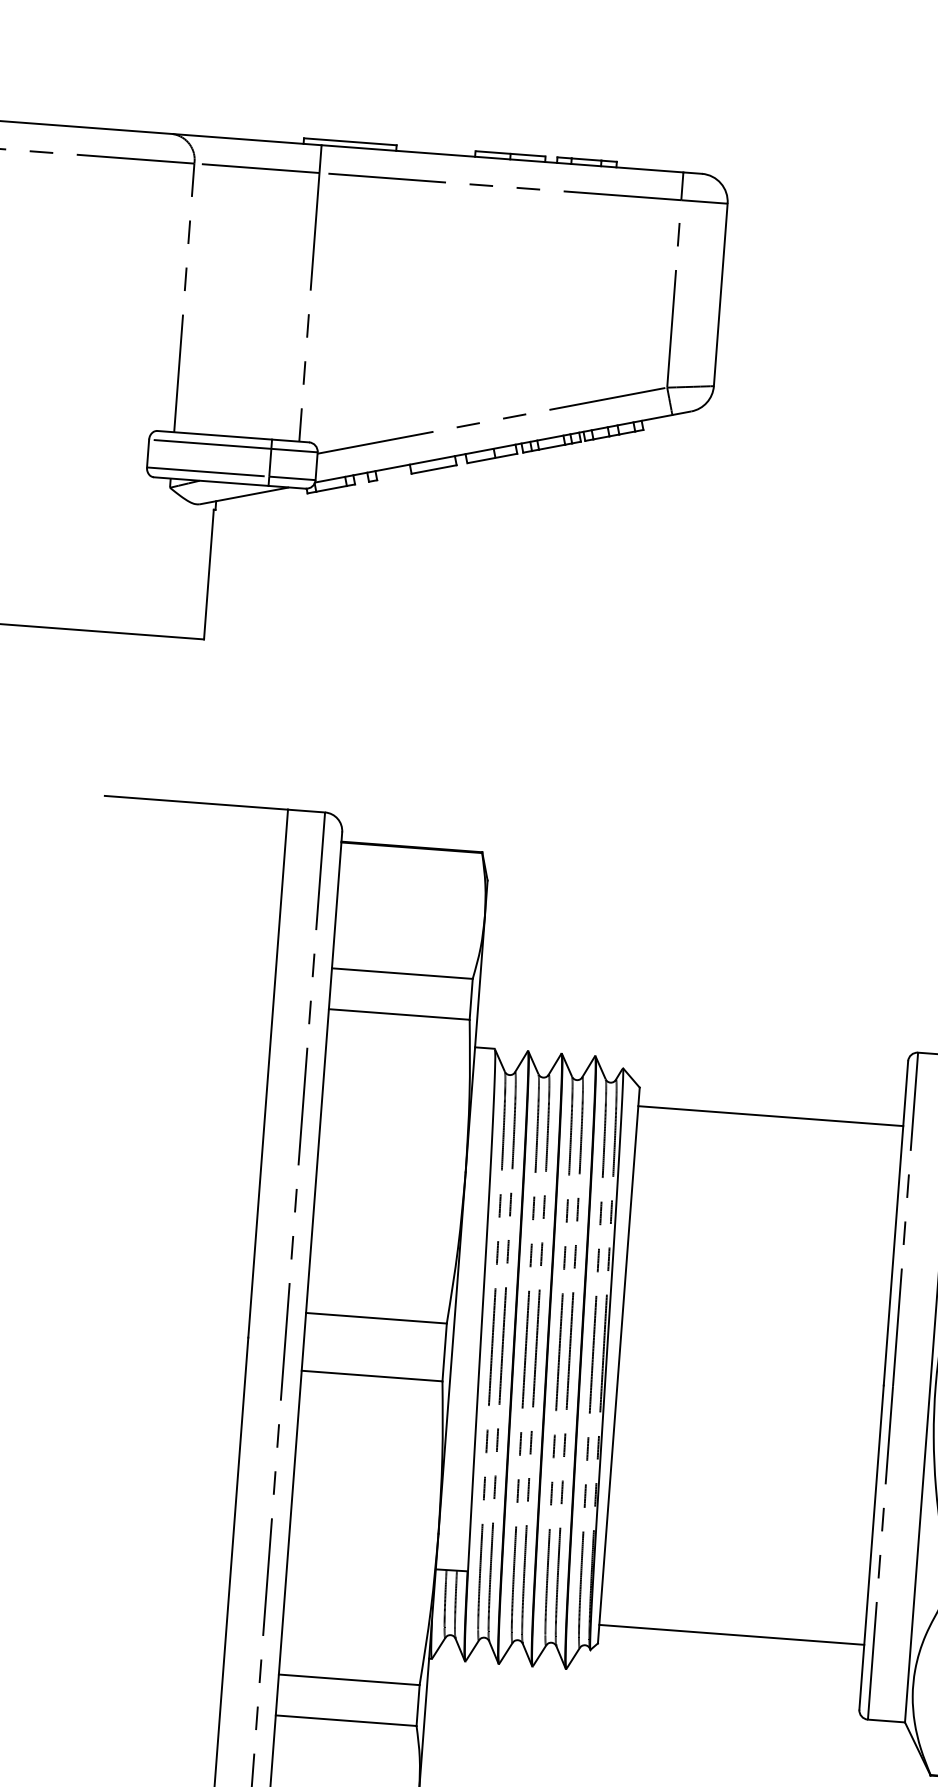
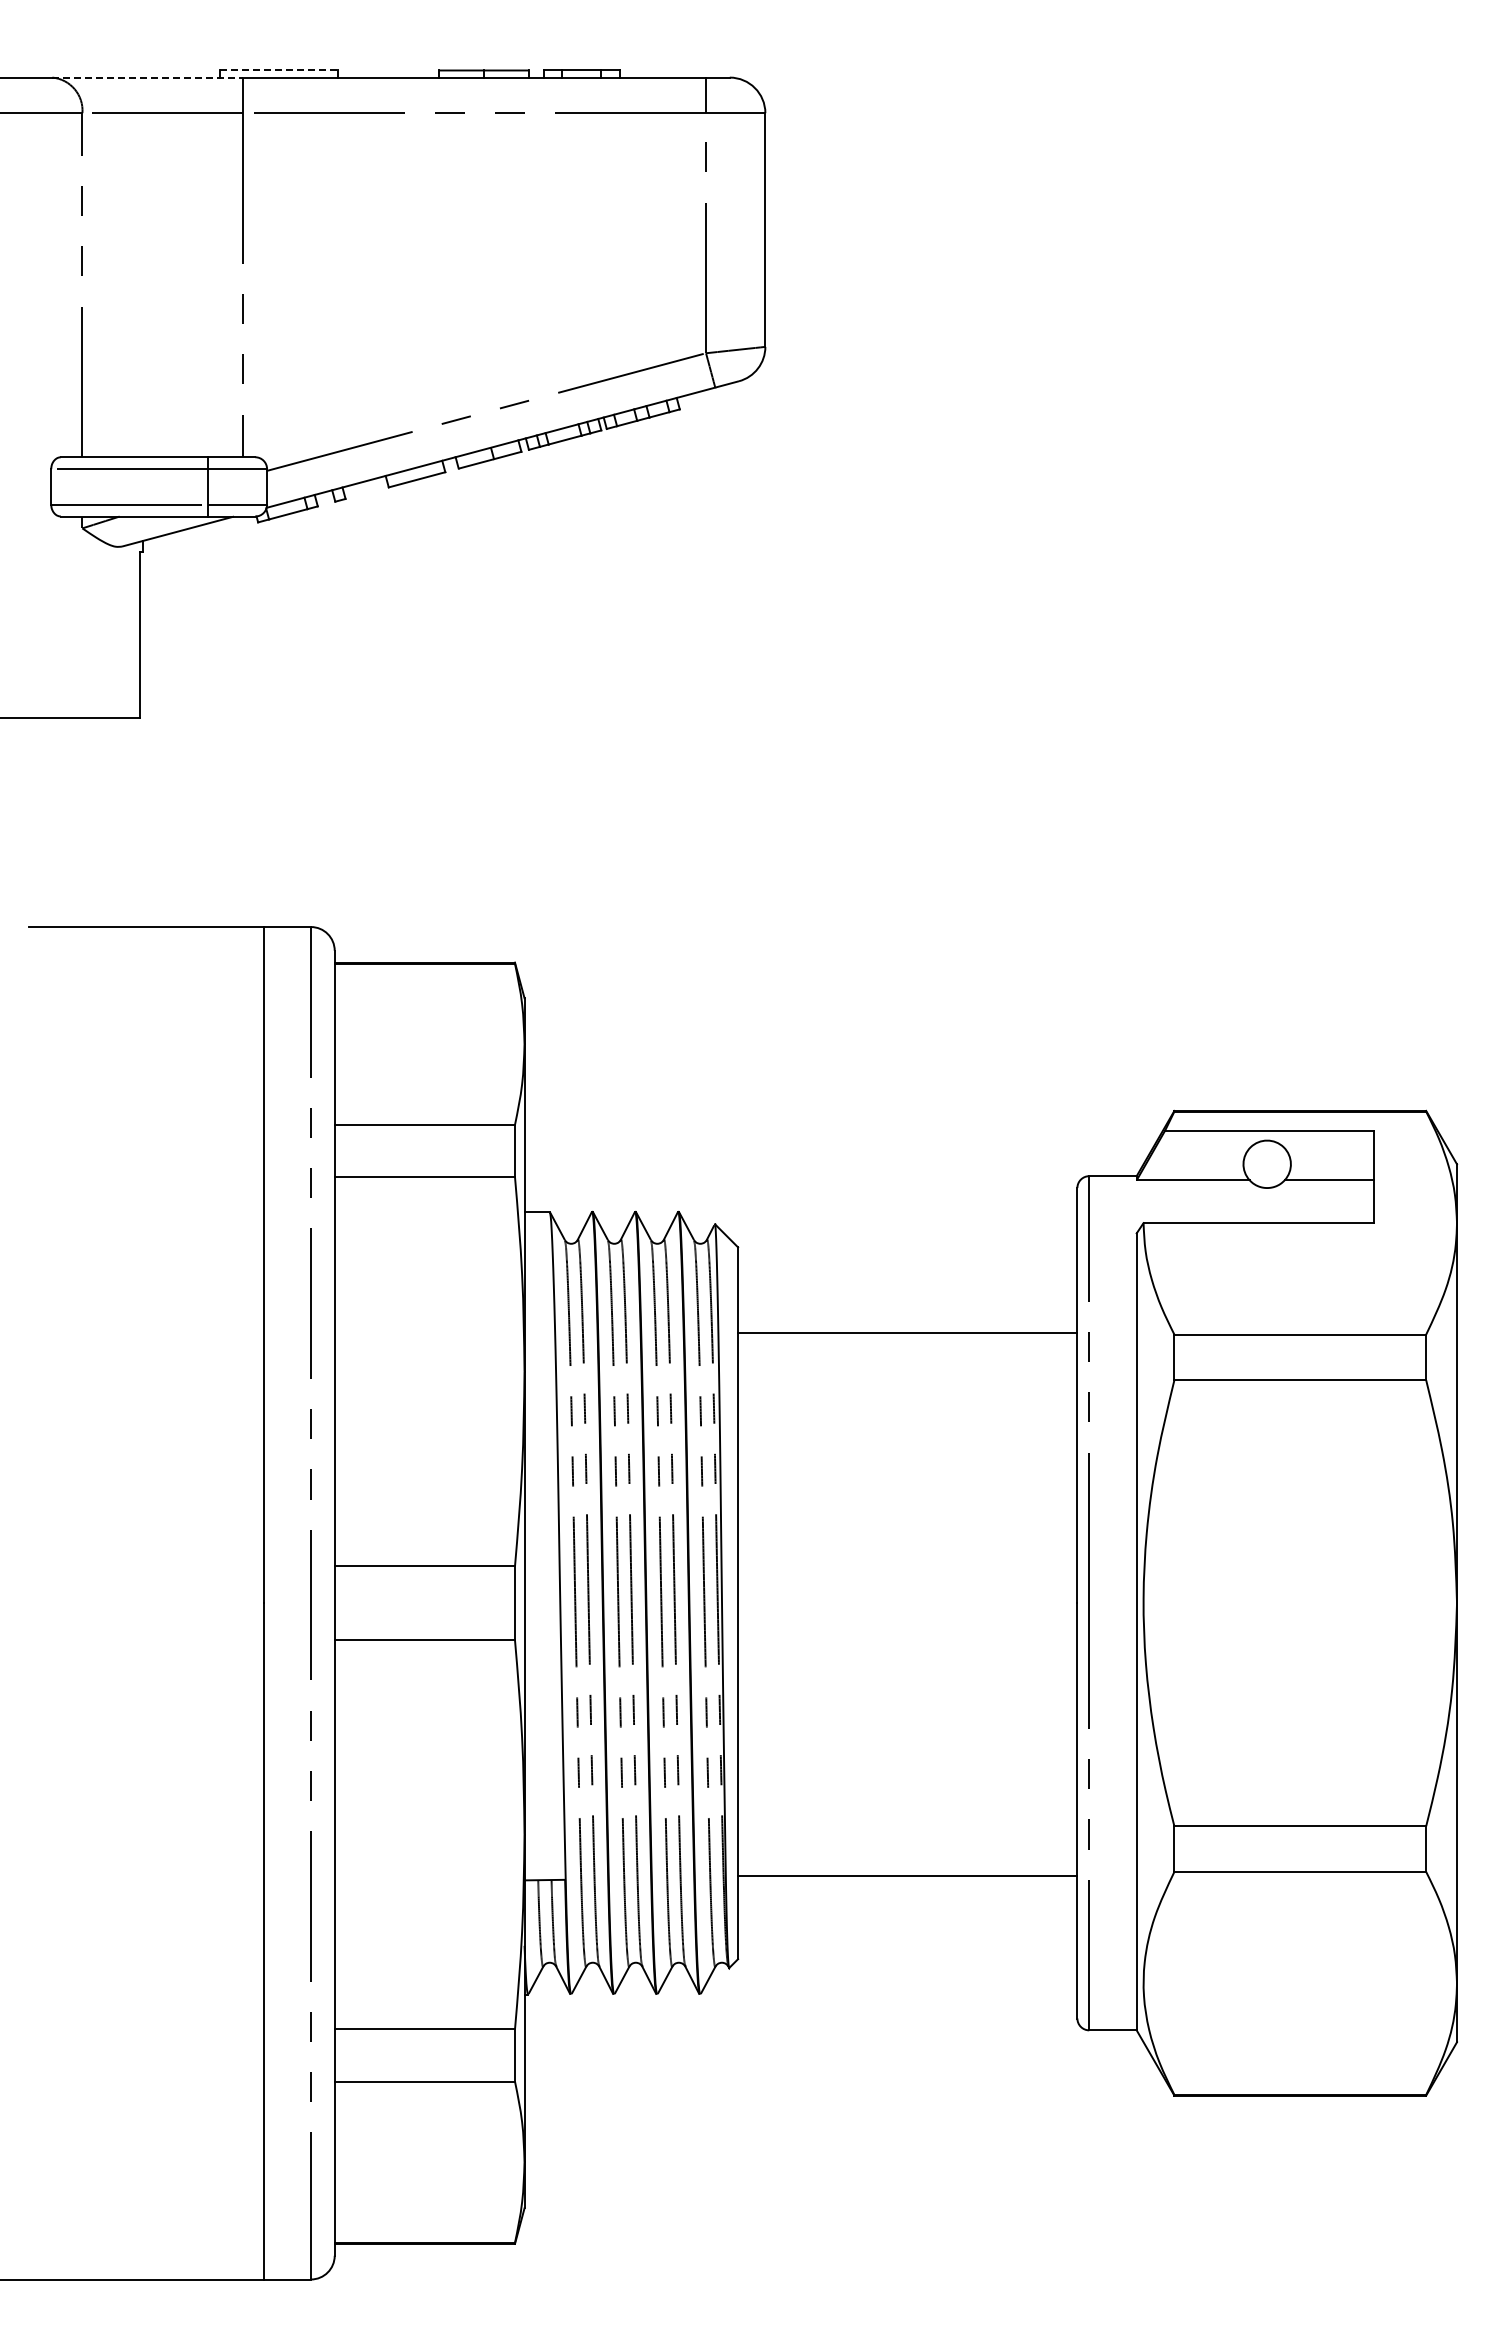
line: (248, 139) -> (148, 77), solid -> dashed
line: (350, 141) -> (279, 70), solid -> dashed
line: (770, 1116) -> (907, 1333), moved
line: (731, 1634) -> (907, 1876), moved

